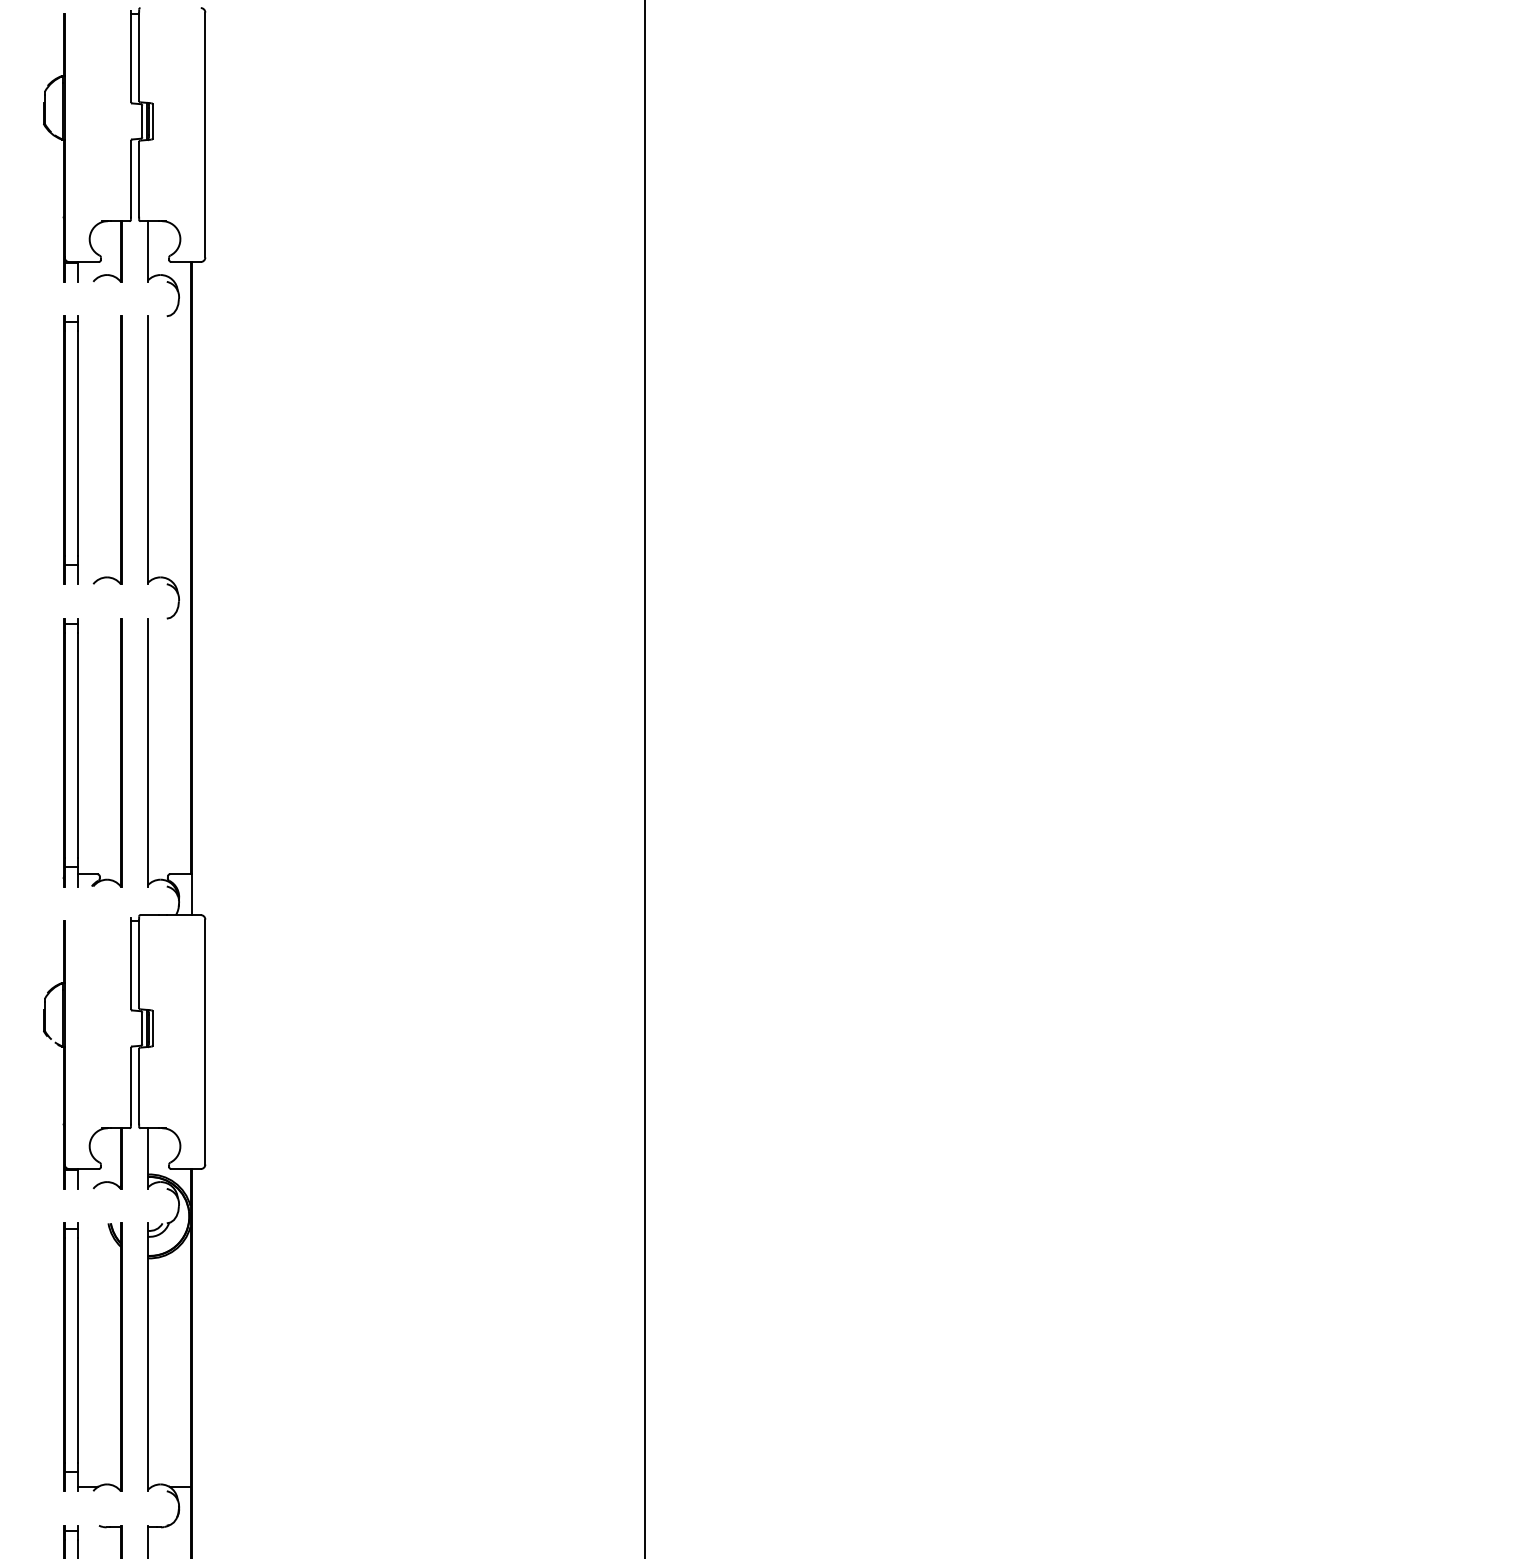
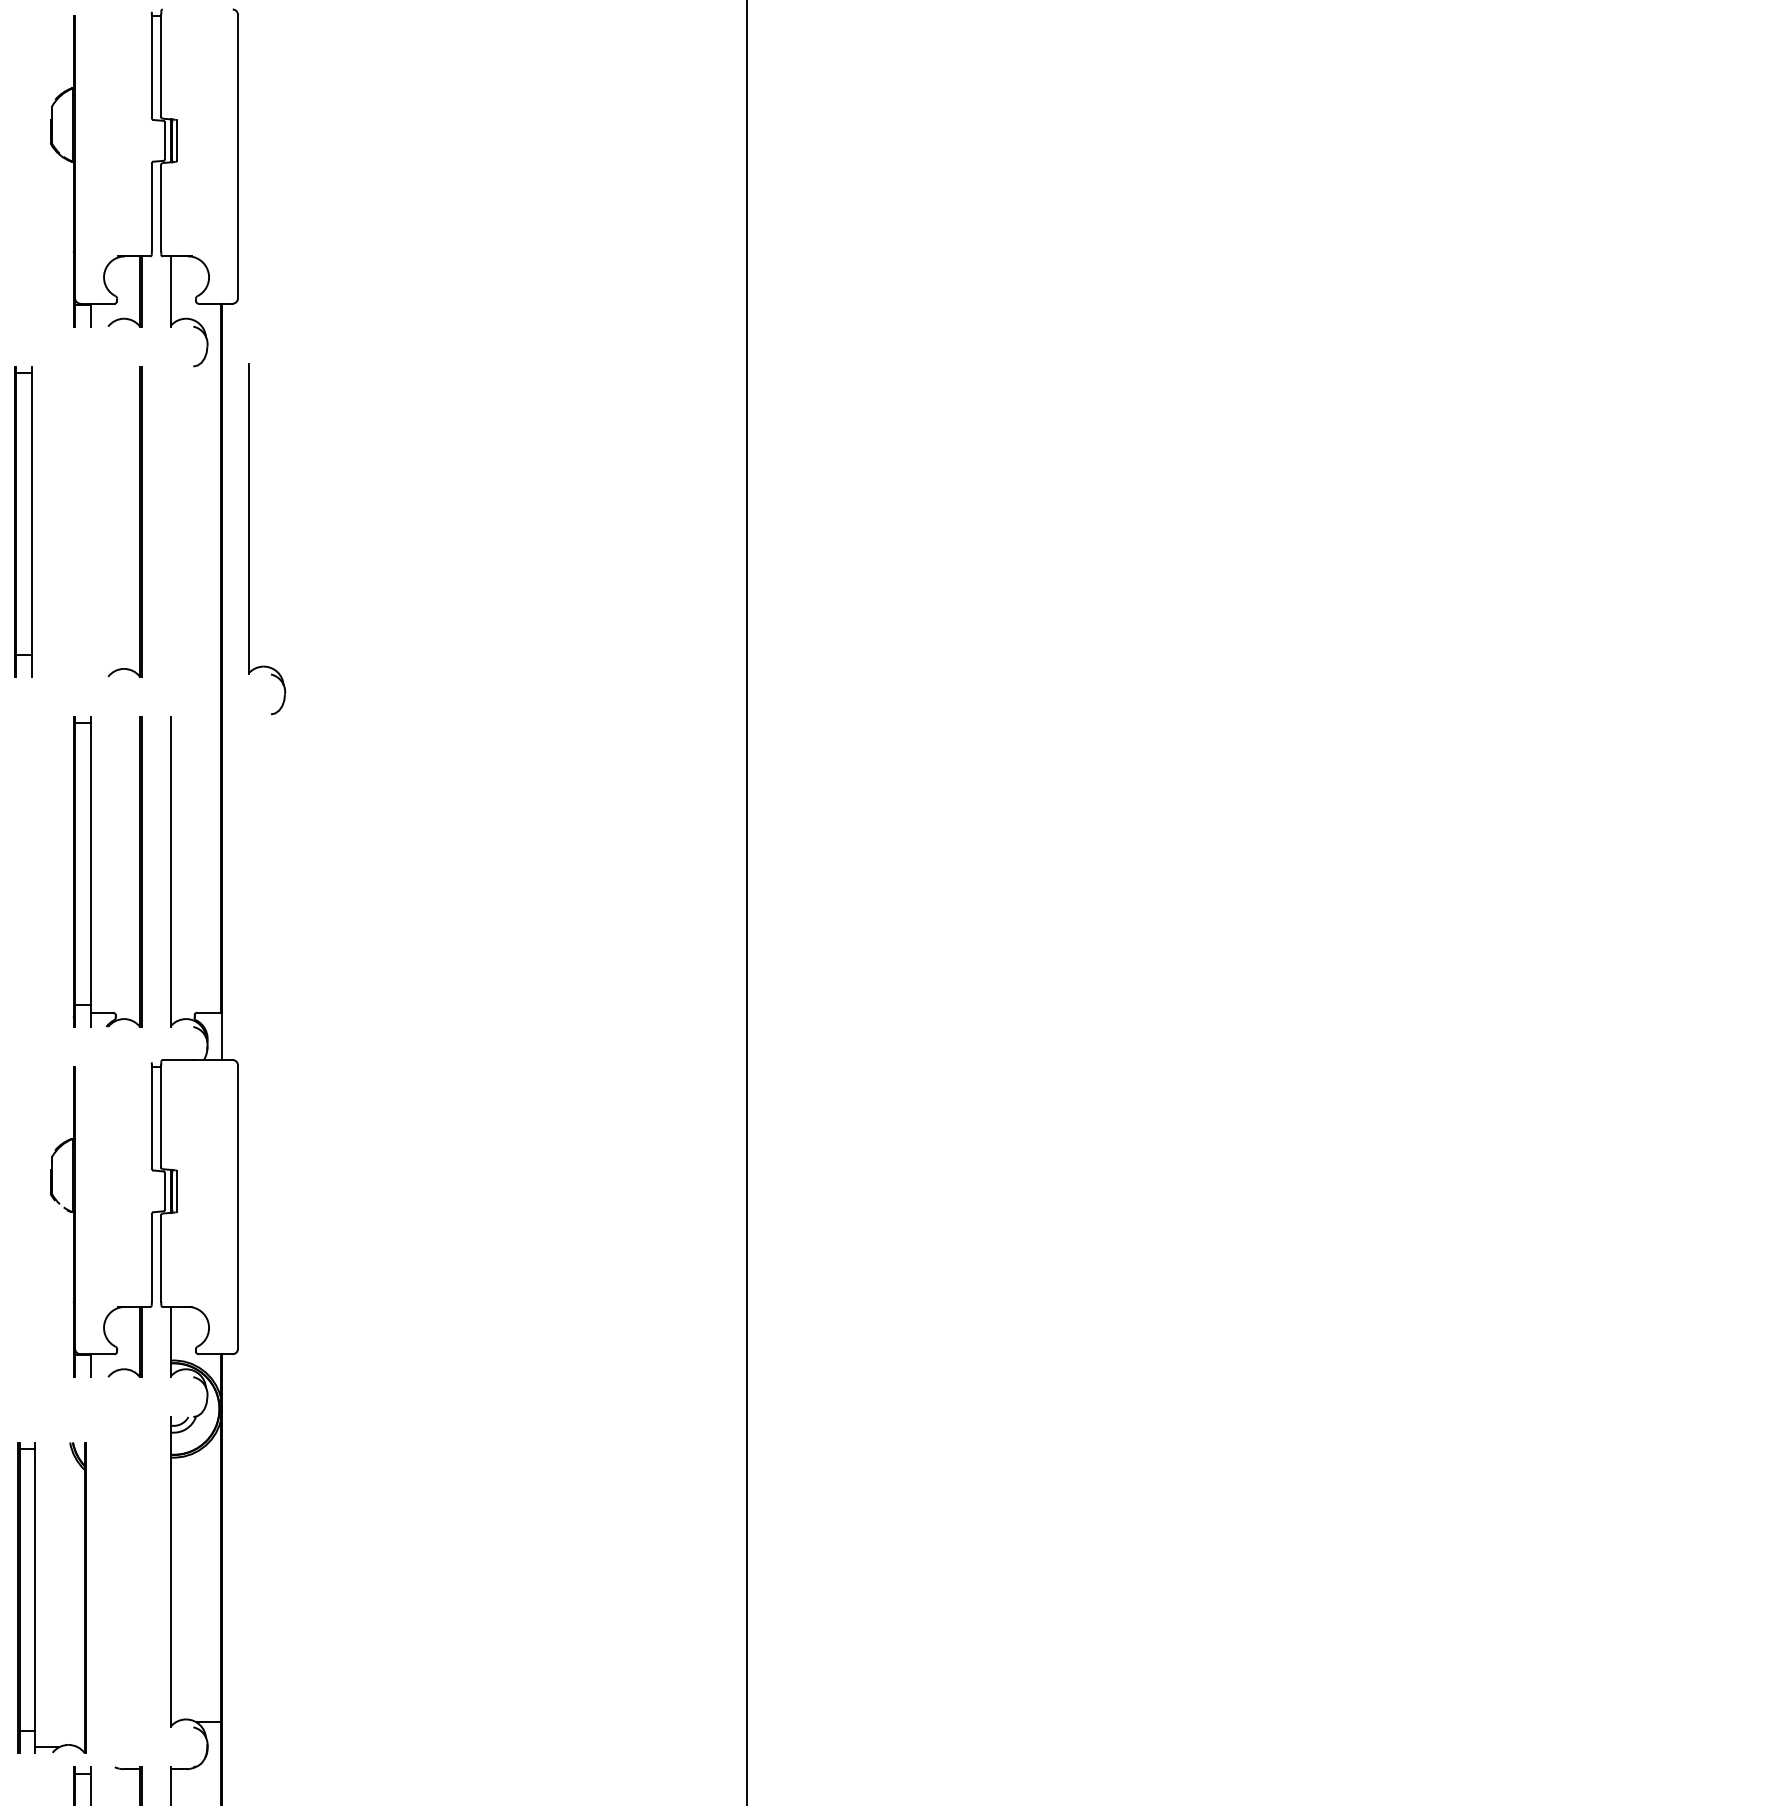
part: (70, 449) -> (22, 520), moved
part: (148, 467) -> (249, 539), moved
part: (78, 1356) -> (35, 1596), moved

